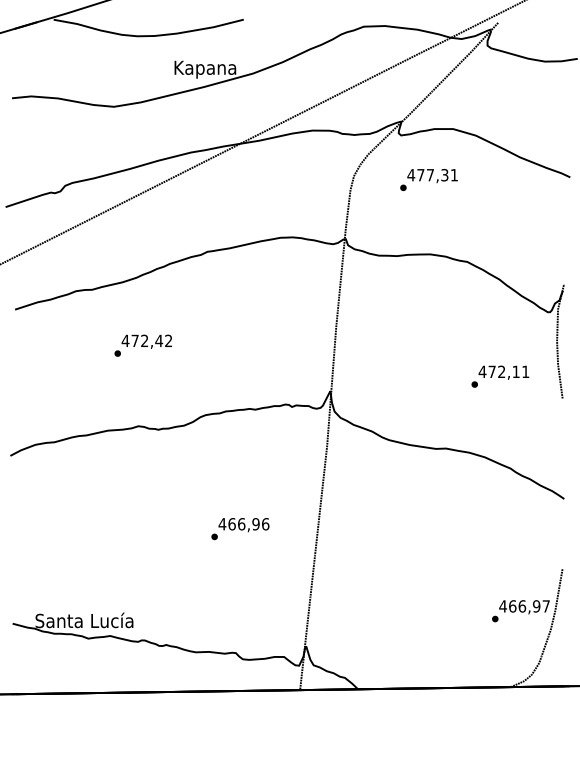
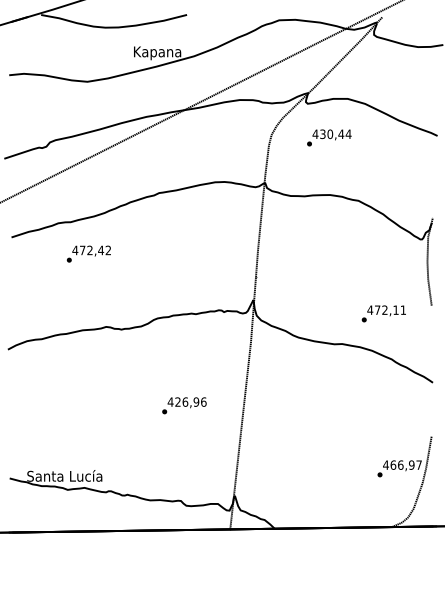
text: (437, 175) -> (335, 134), 477,31 -> 430,44
text: (142, 344) -> (88, 253), moved
text: (499, 376) -> (383, 313), moved
text: (231, 523) -> (177, 401), 466,96 -> 426,96

